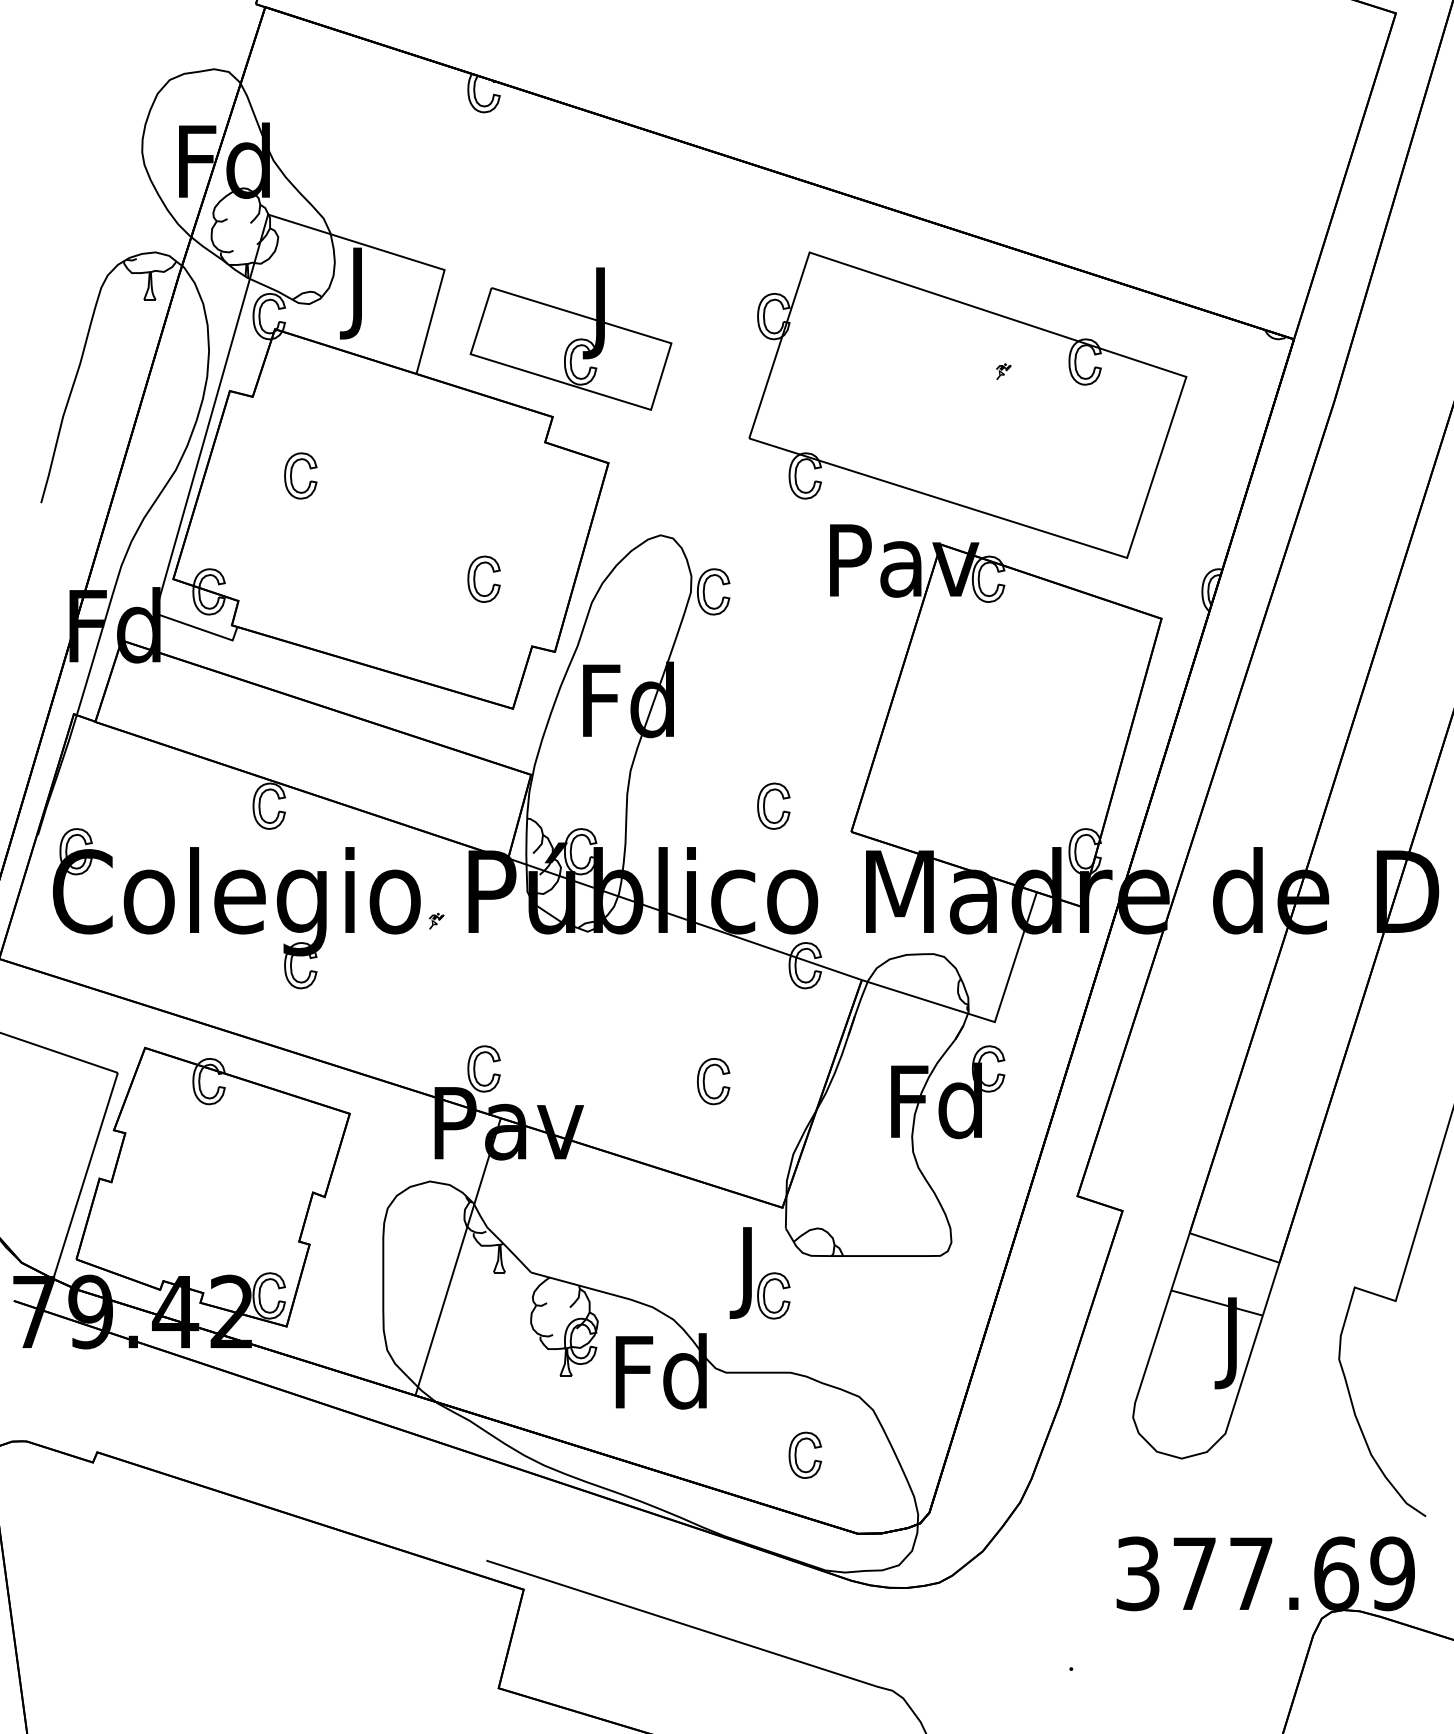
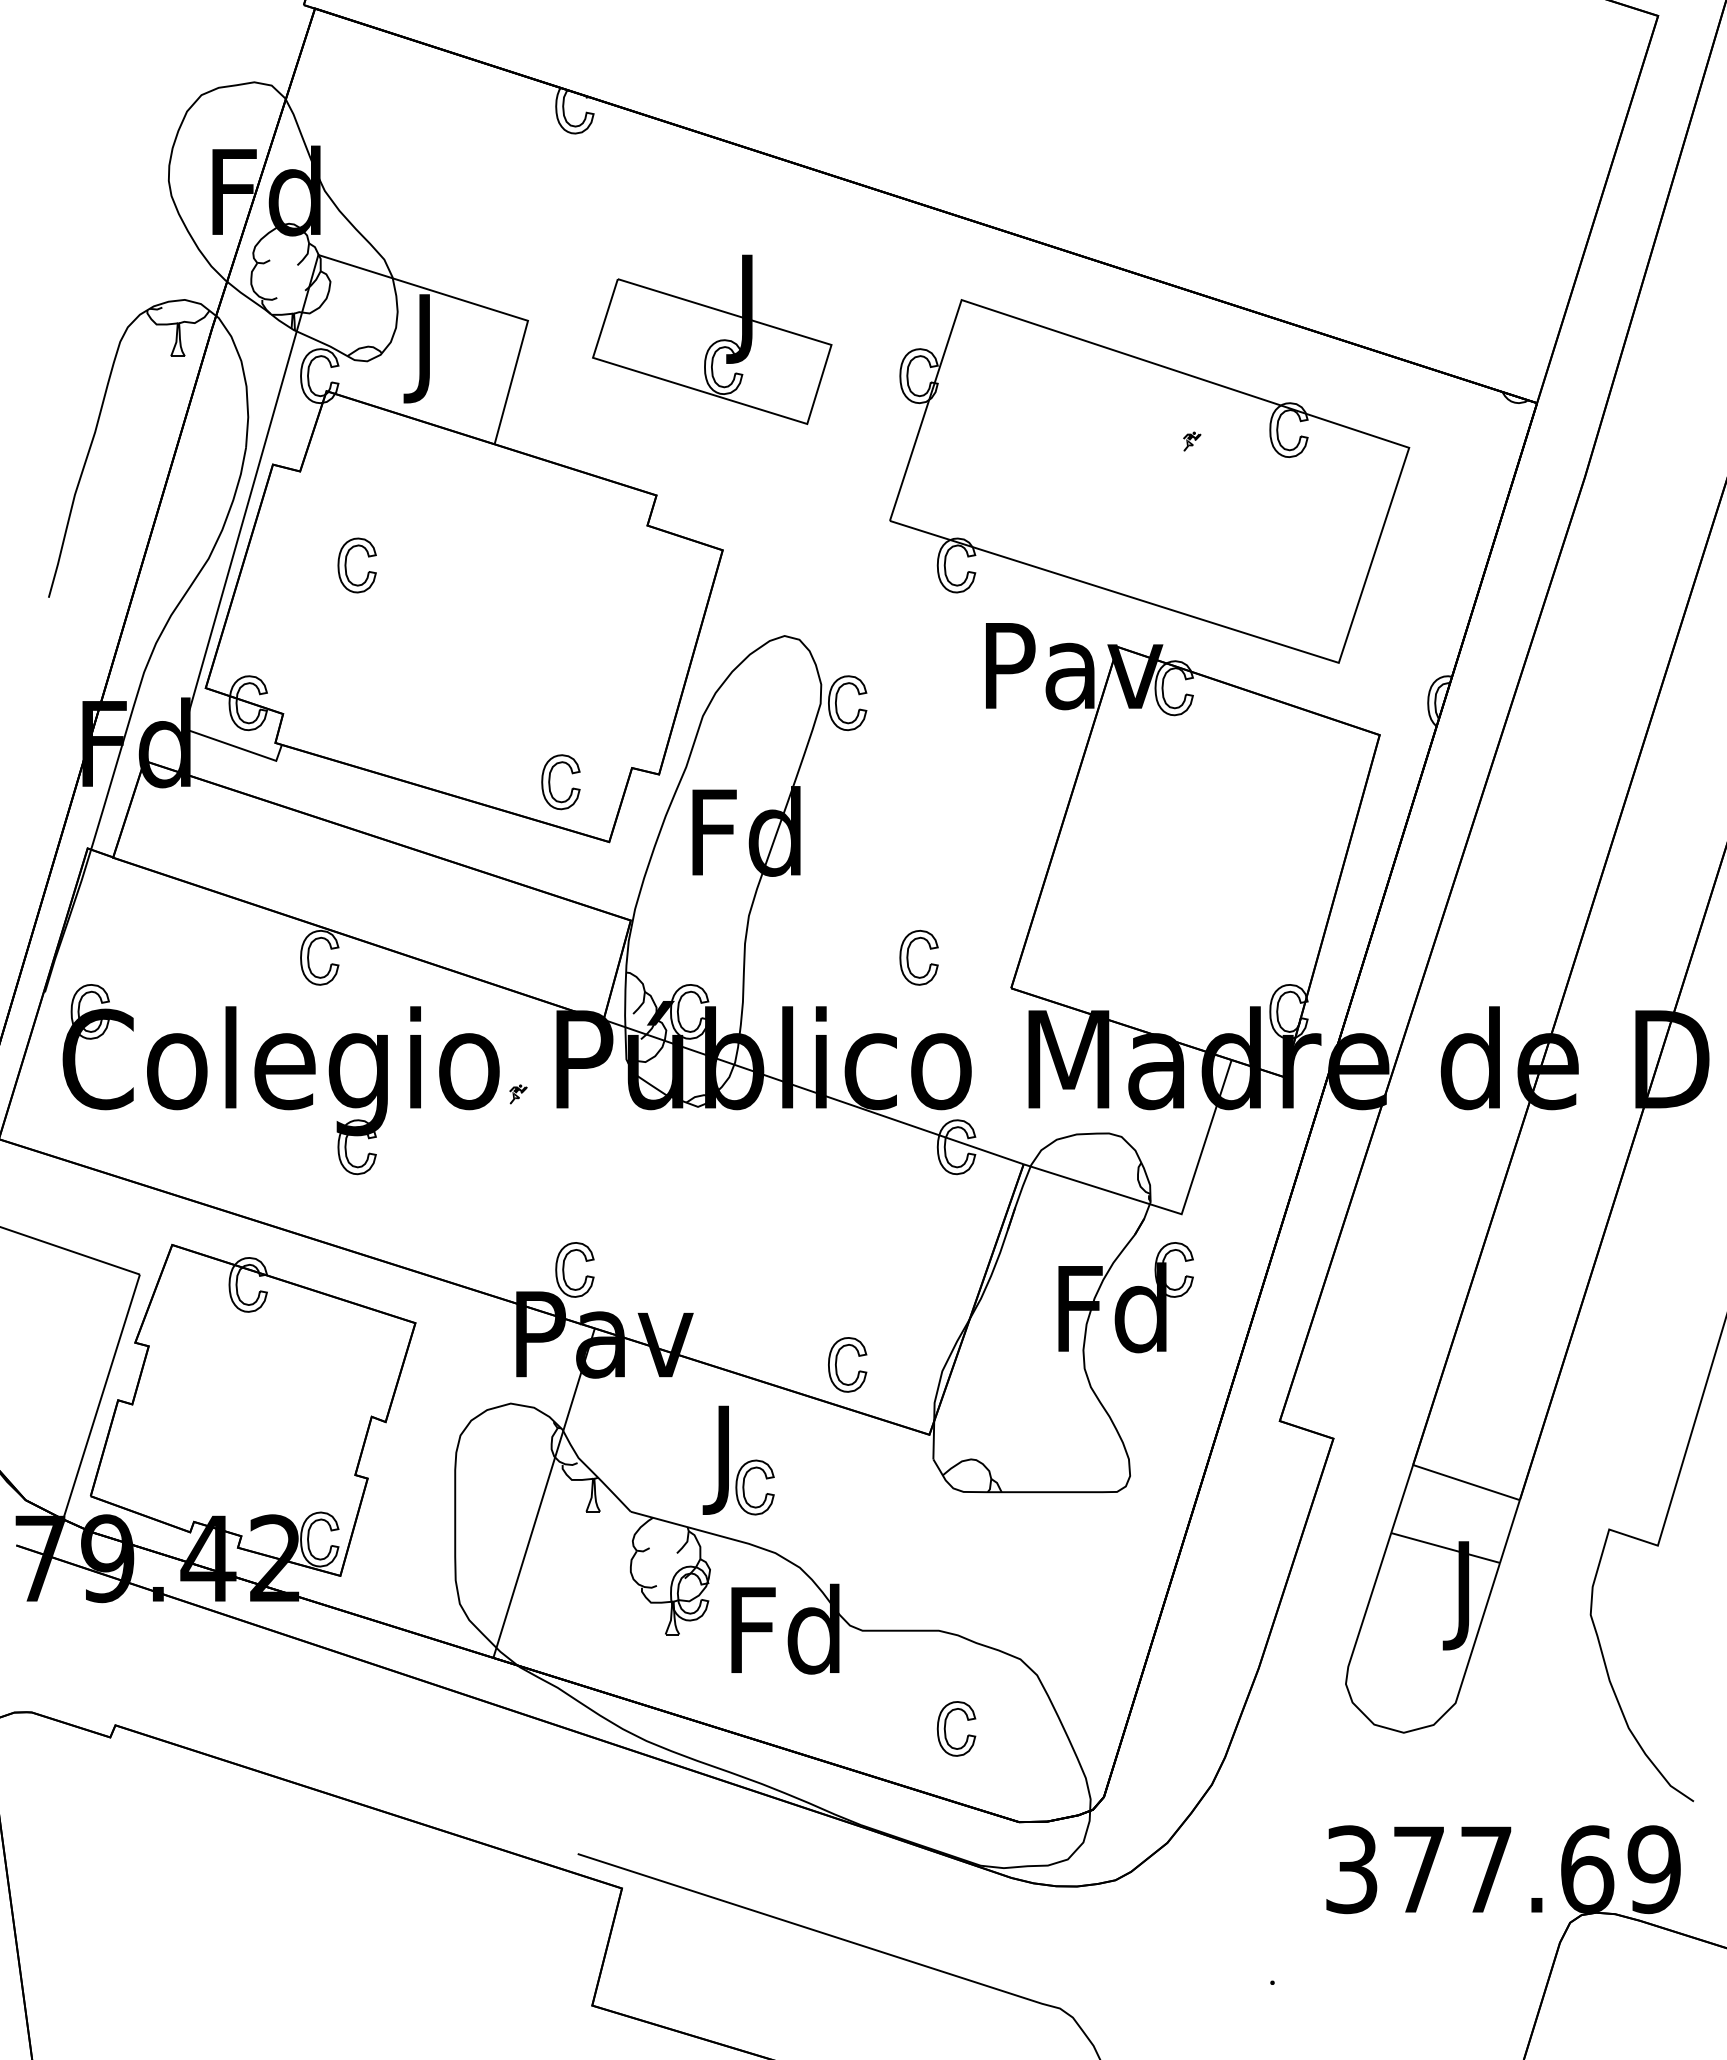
part: (571, 338) -> (712, 339), moved
part: (475, 579) -> (550, 782), moved
part: (705, 1077) -> (837, 1360), moved
part: (764, 1276) -> (743, 1464), moved

